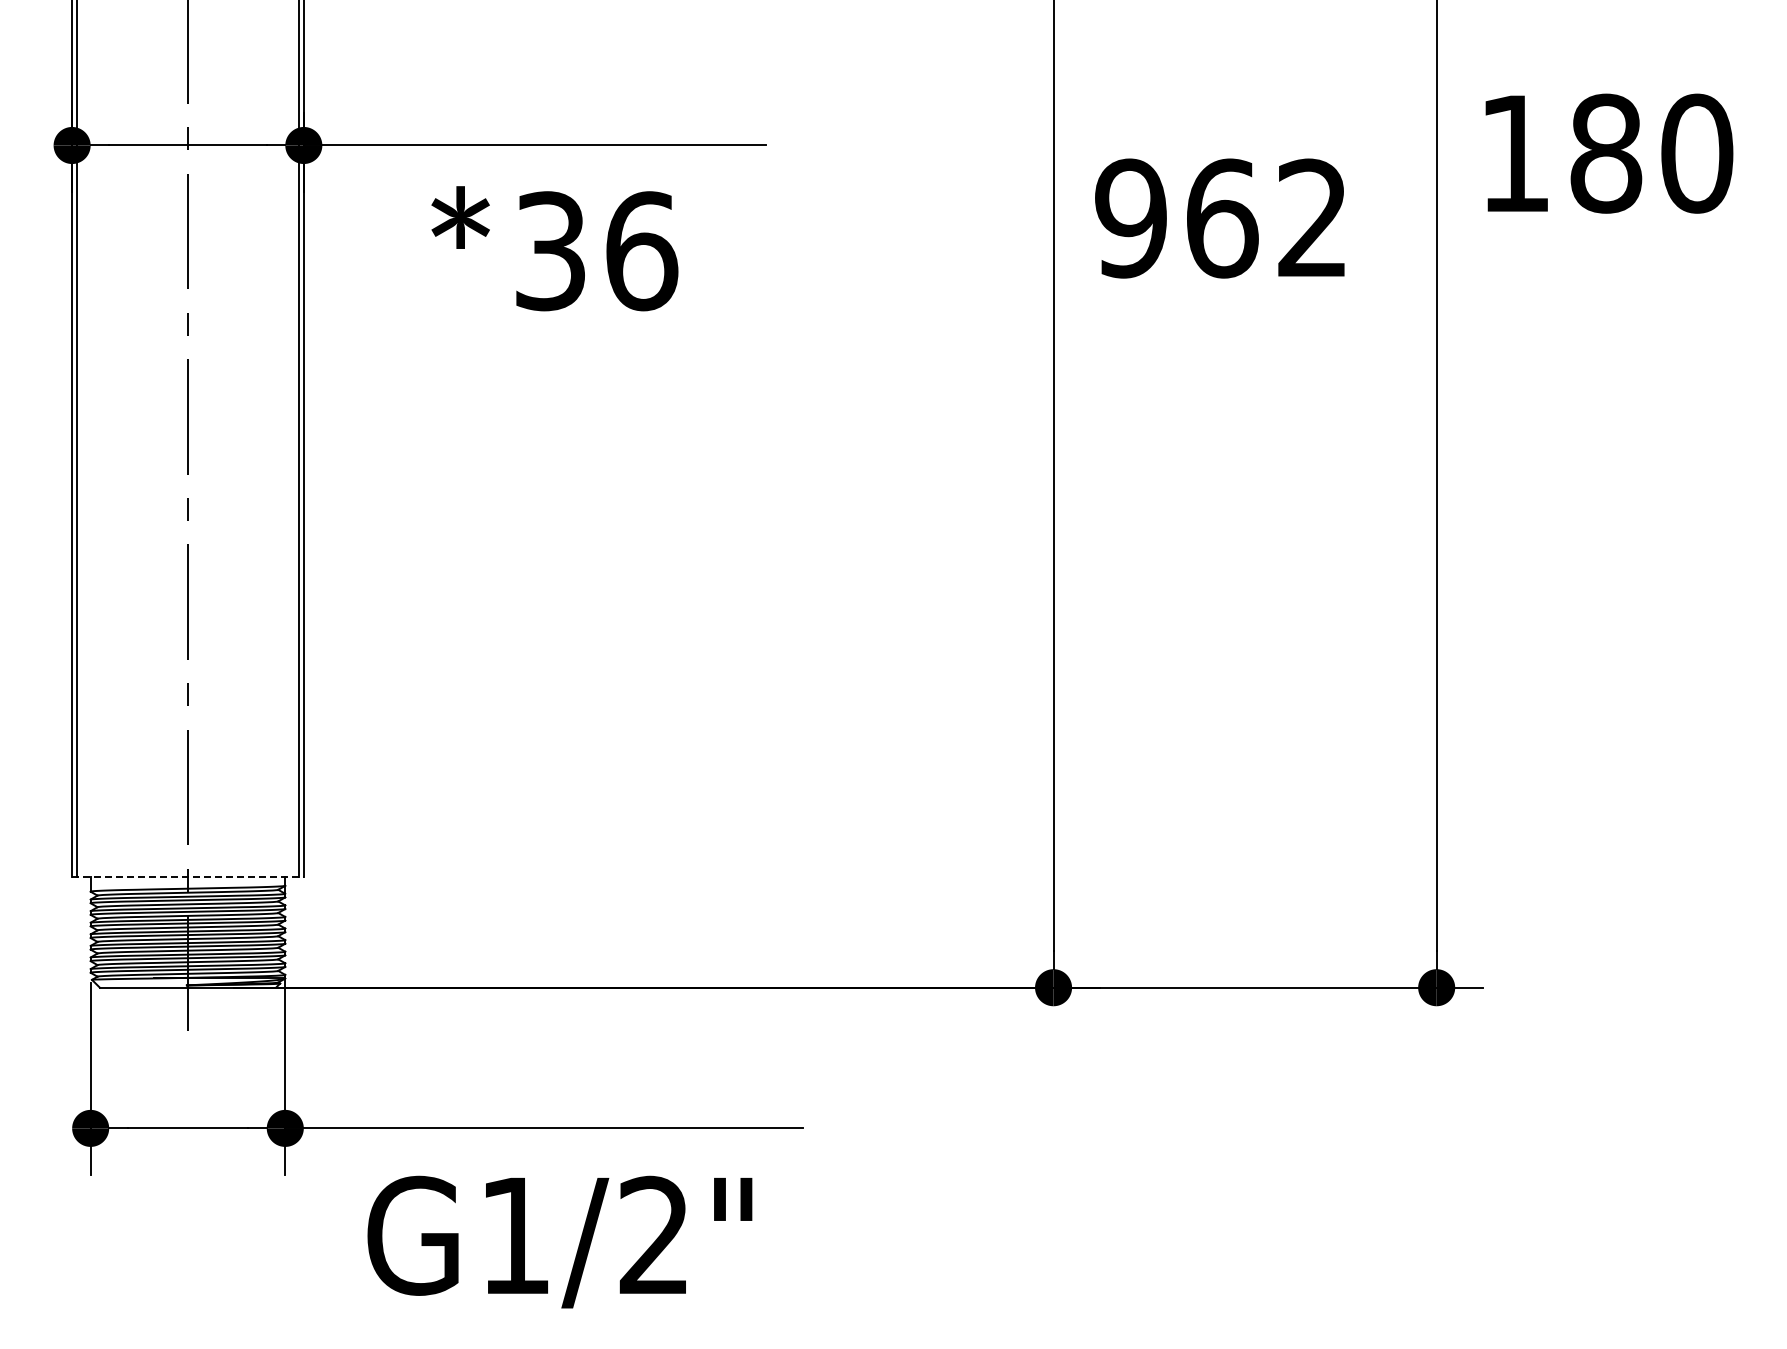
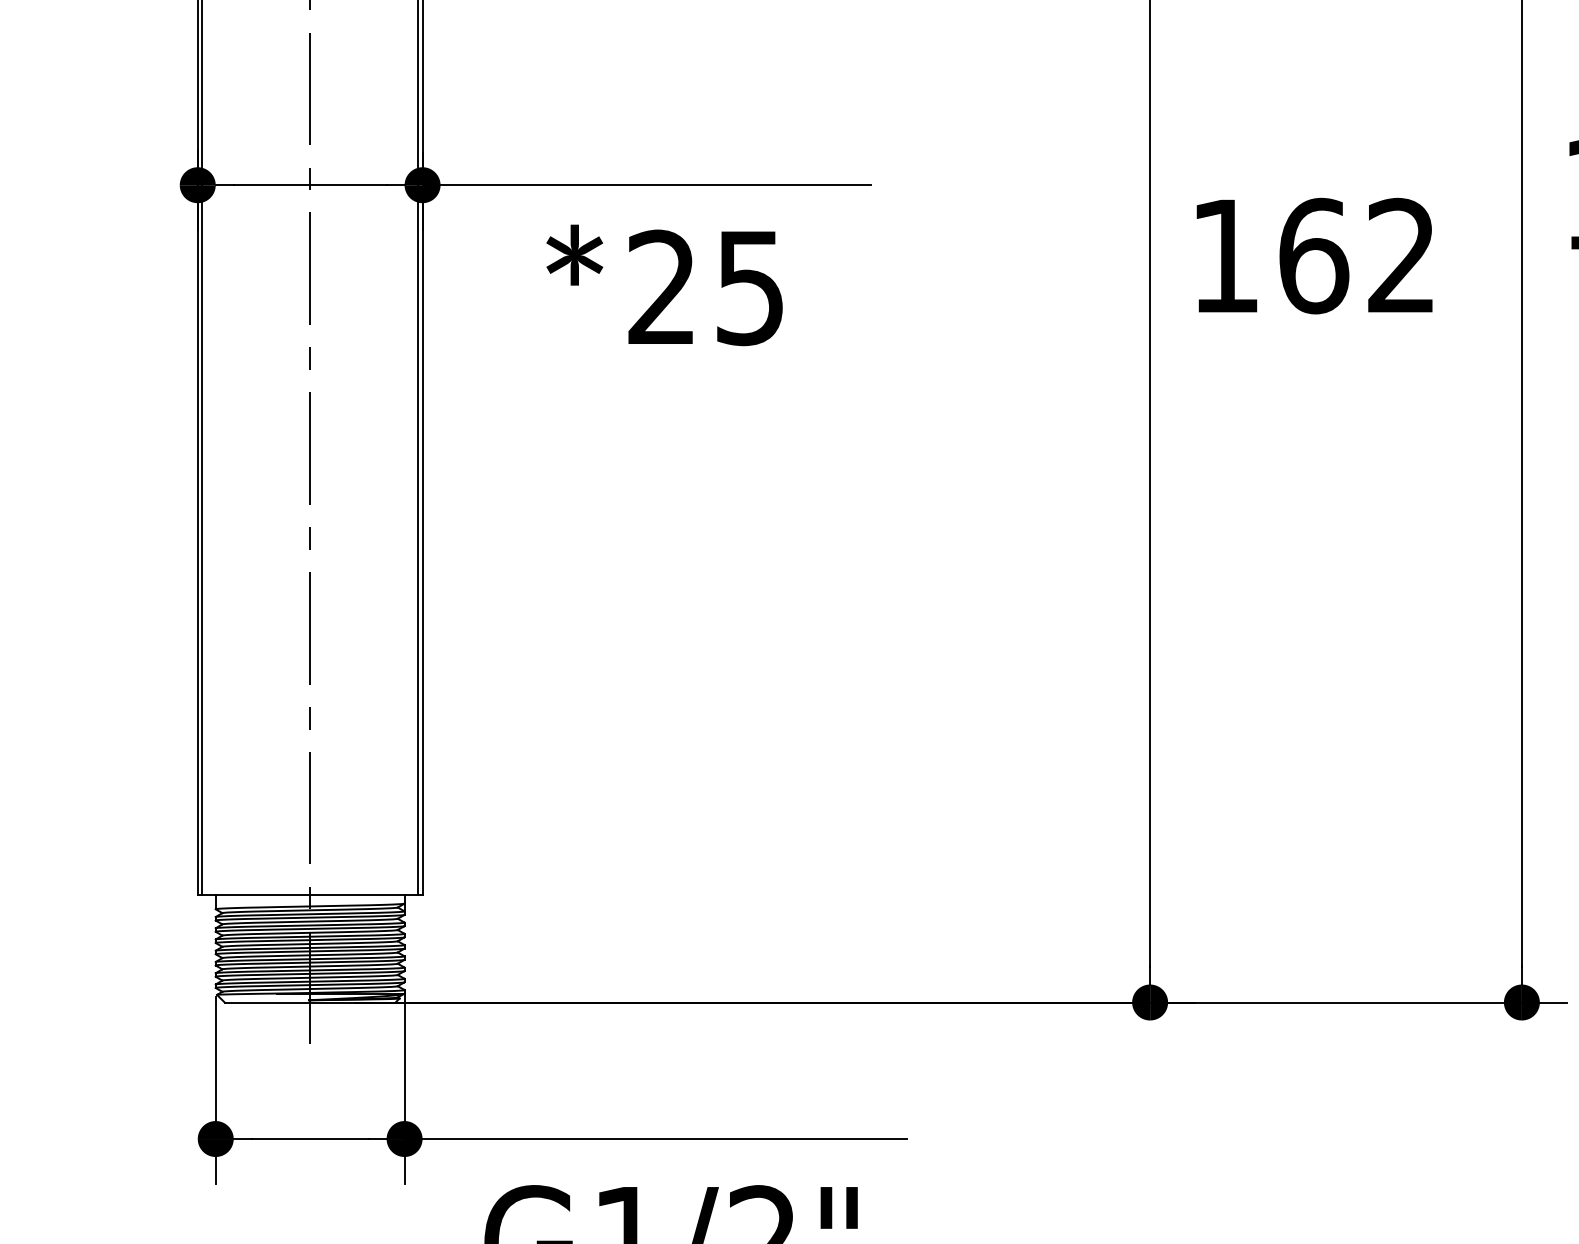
text: (1130, 218) -> (1224, 256), 962 -> 162
text: (597, 251) -> (707, 288), 36 -> 25
line: (187, 876) -> (309, 894), dashed -> solid

